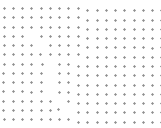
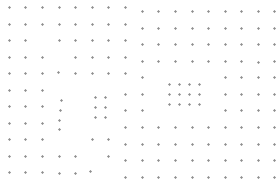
part: (110, 66) -> (183, 94), size x0.6
part: (63, 73) -> (99, 107), size x0.6
part: (41, 77) -> (60, 114), size x0.6

